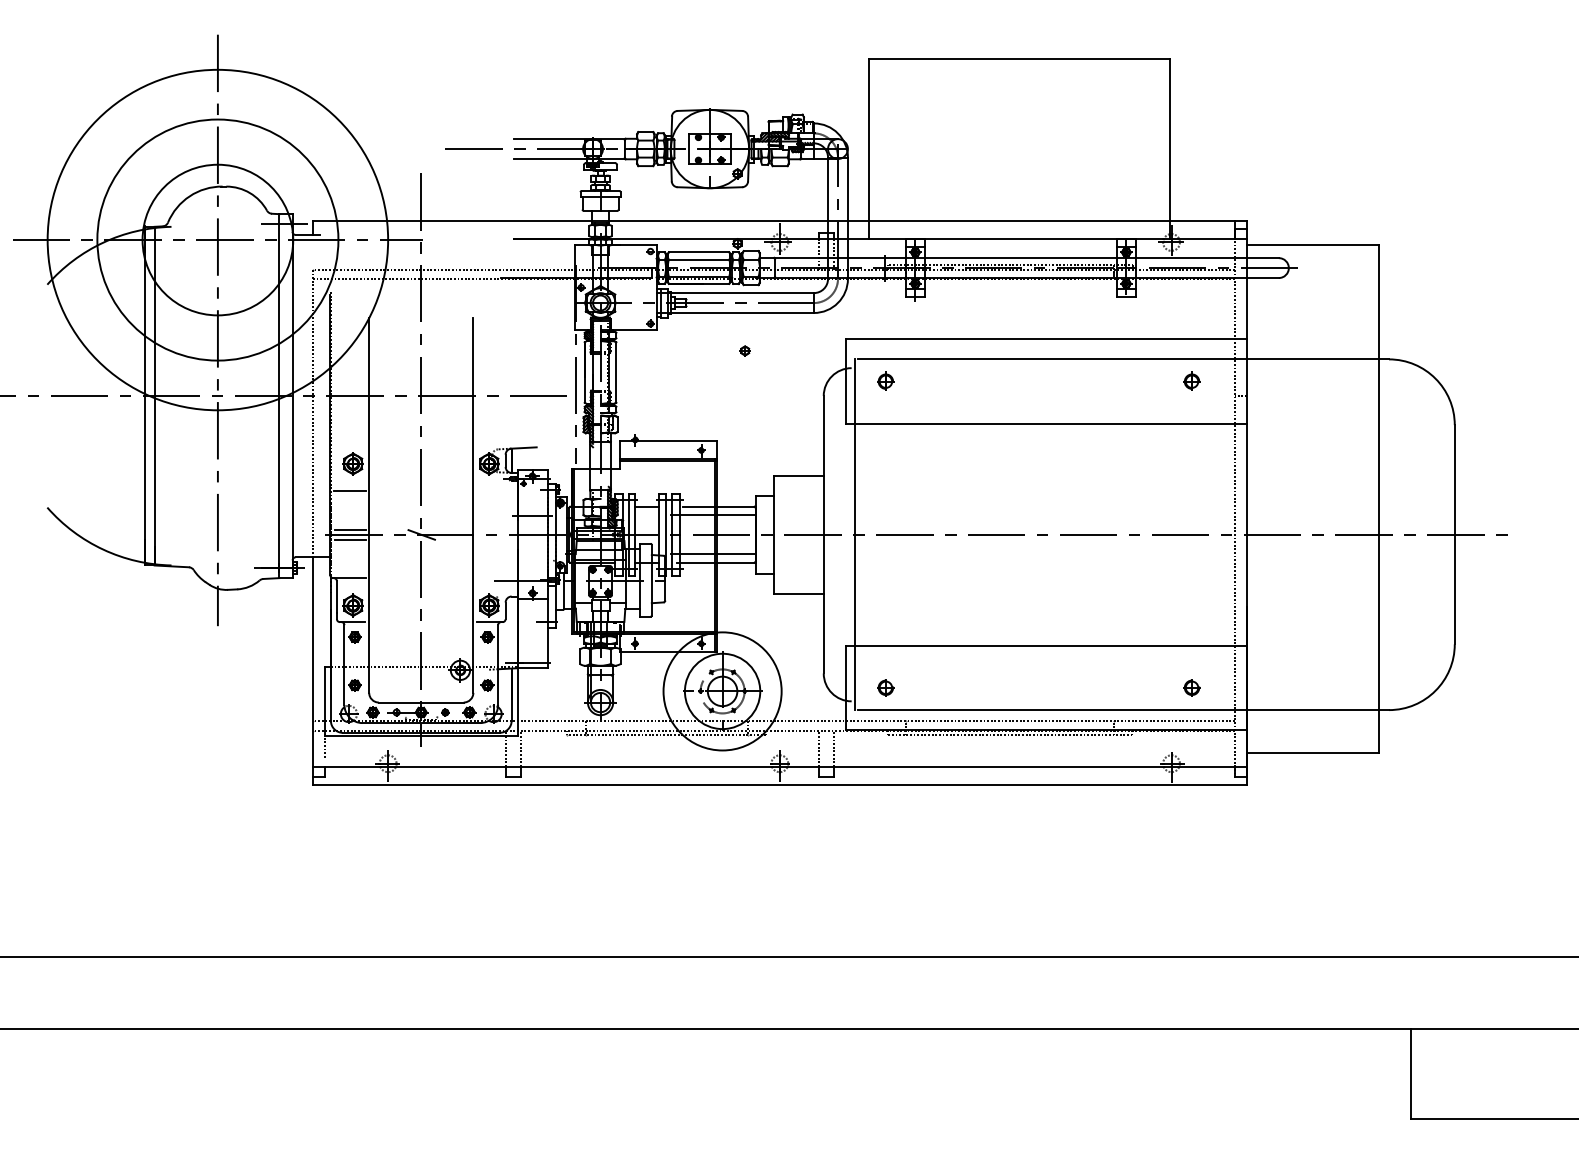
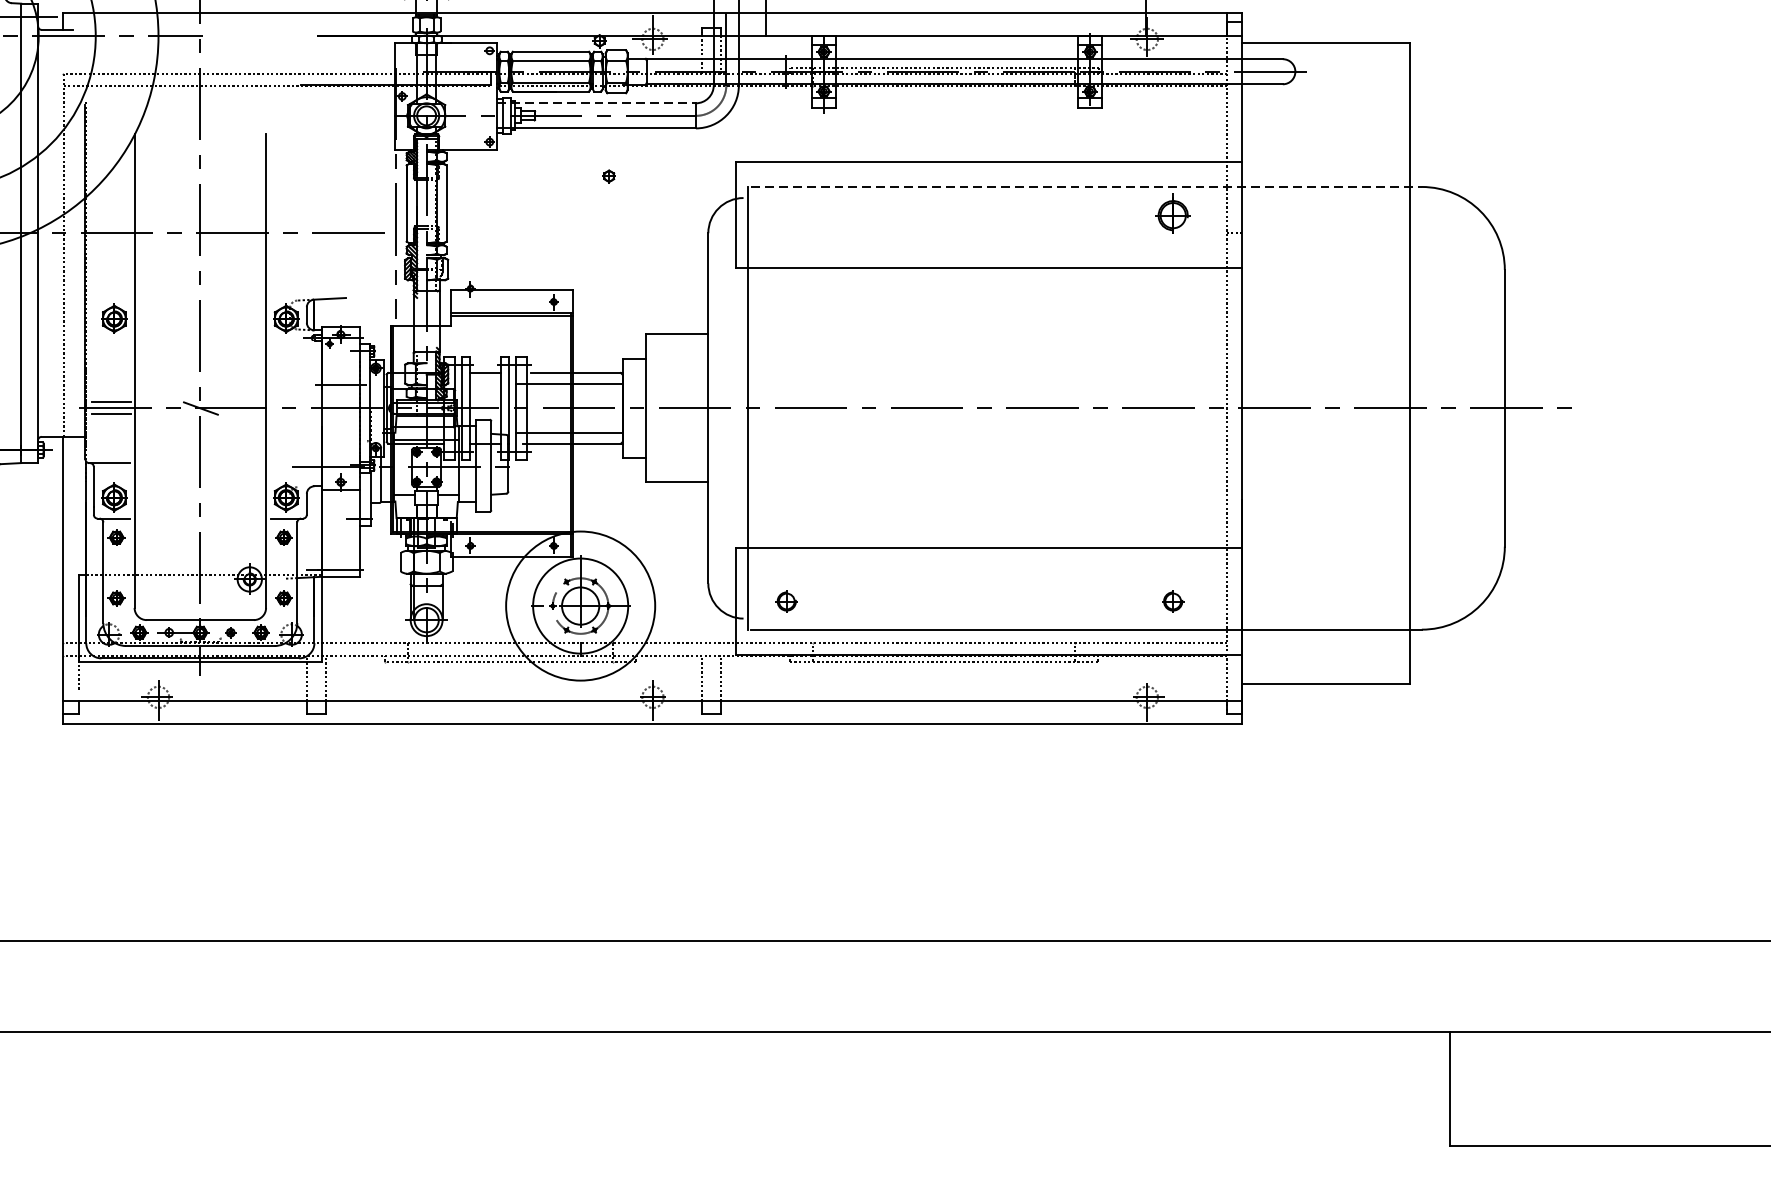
line: (735, 293) -> (596, 103), solid -> dashed
line: (1123, 359) -> (1086, 187), solid -> dashed
part: (885, 380) -> (786, 213), removed
part: (1191, 380) -> (1172, 213), size x1.6
line: (349, 491) -> (109, 353), removed

